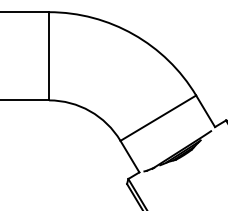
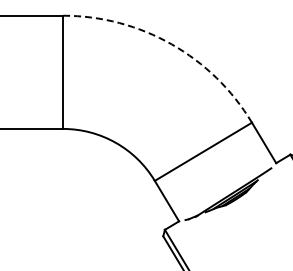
arc: (133, 34) -> (171, 44), solid -> dashed

